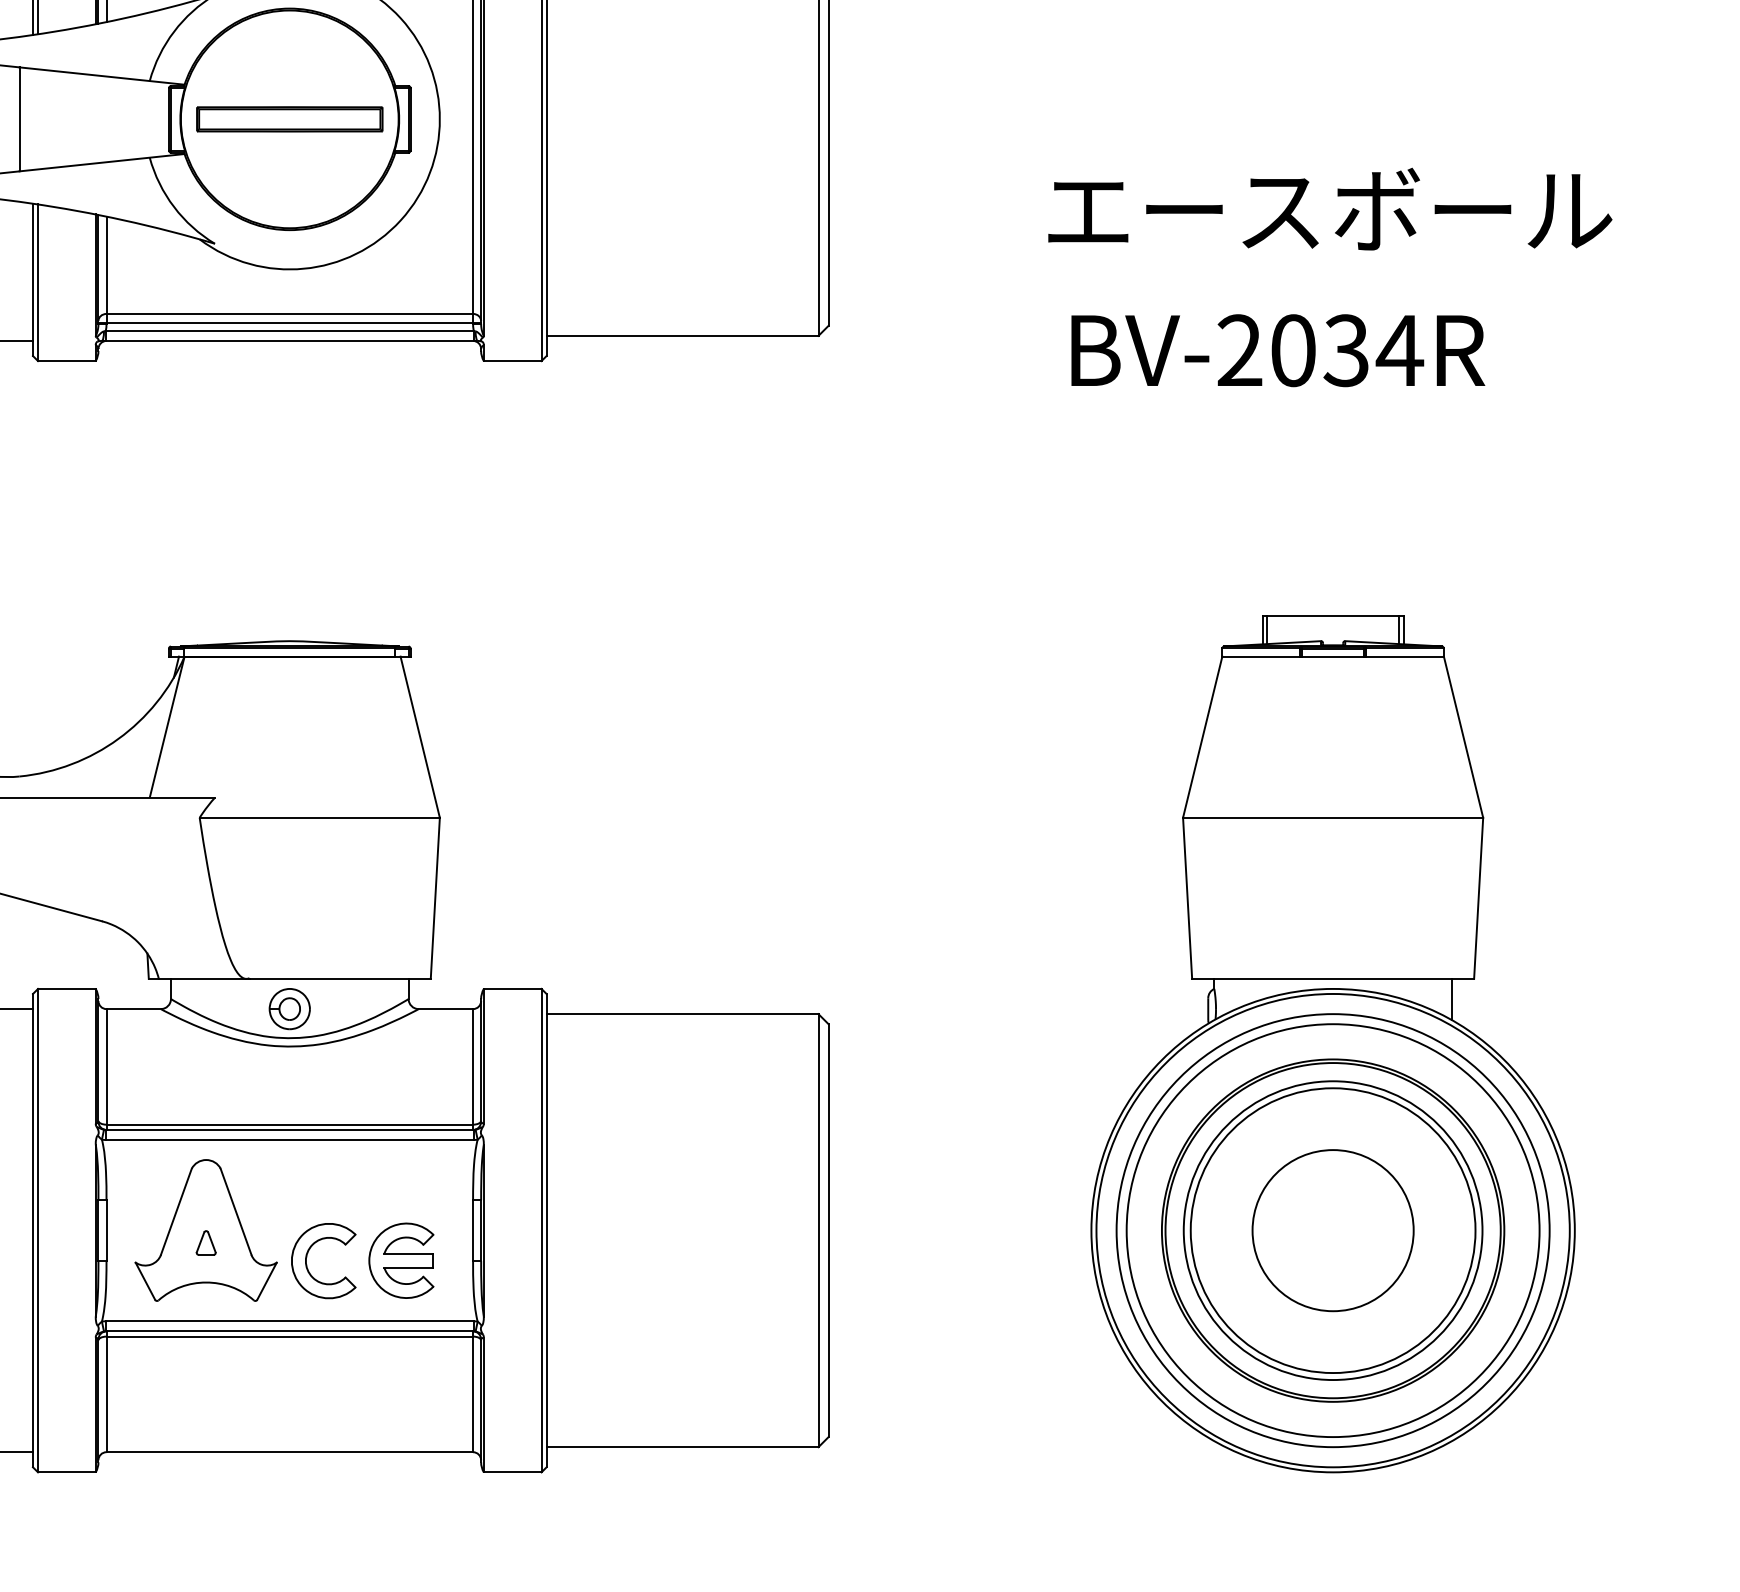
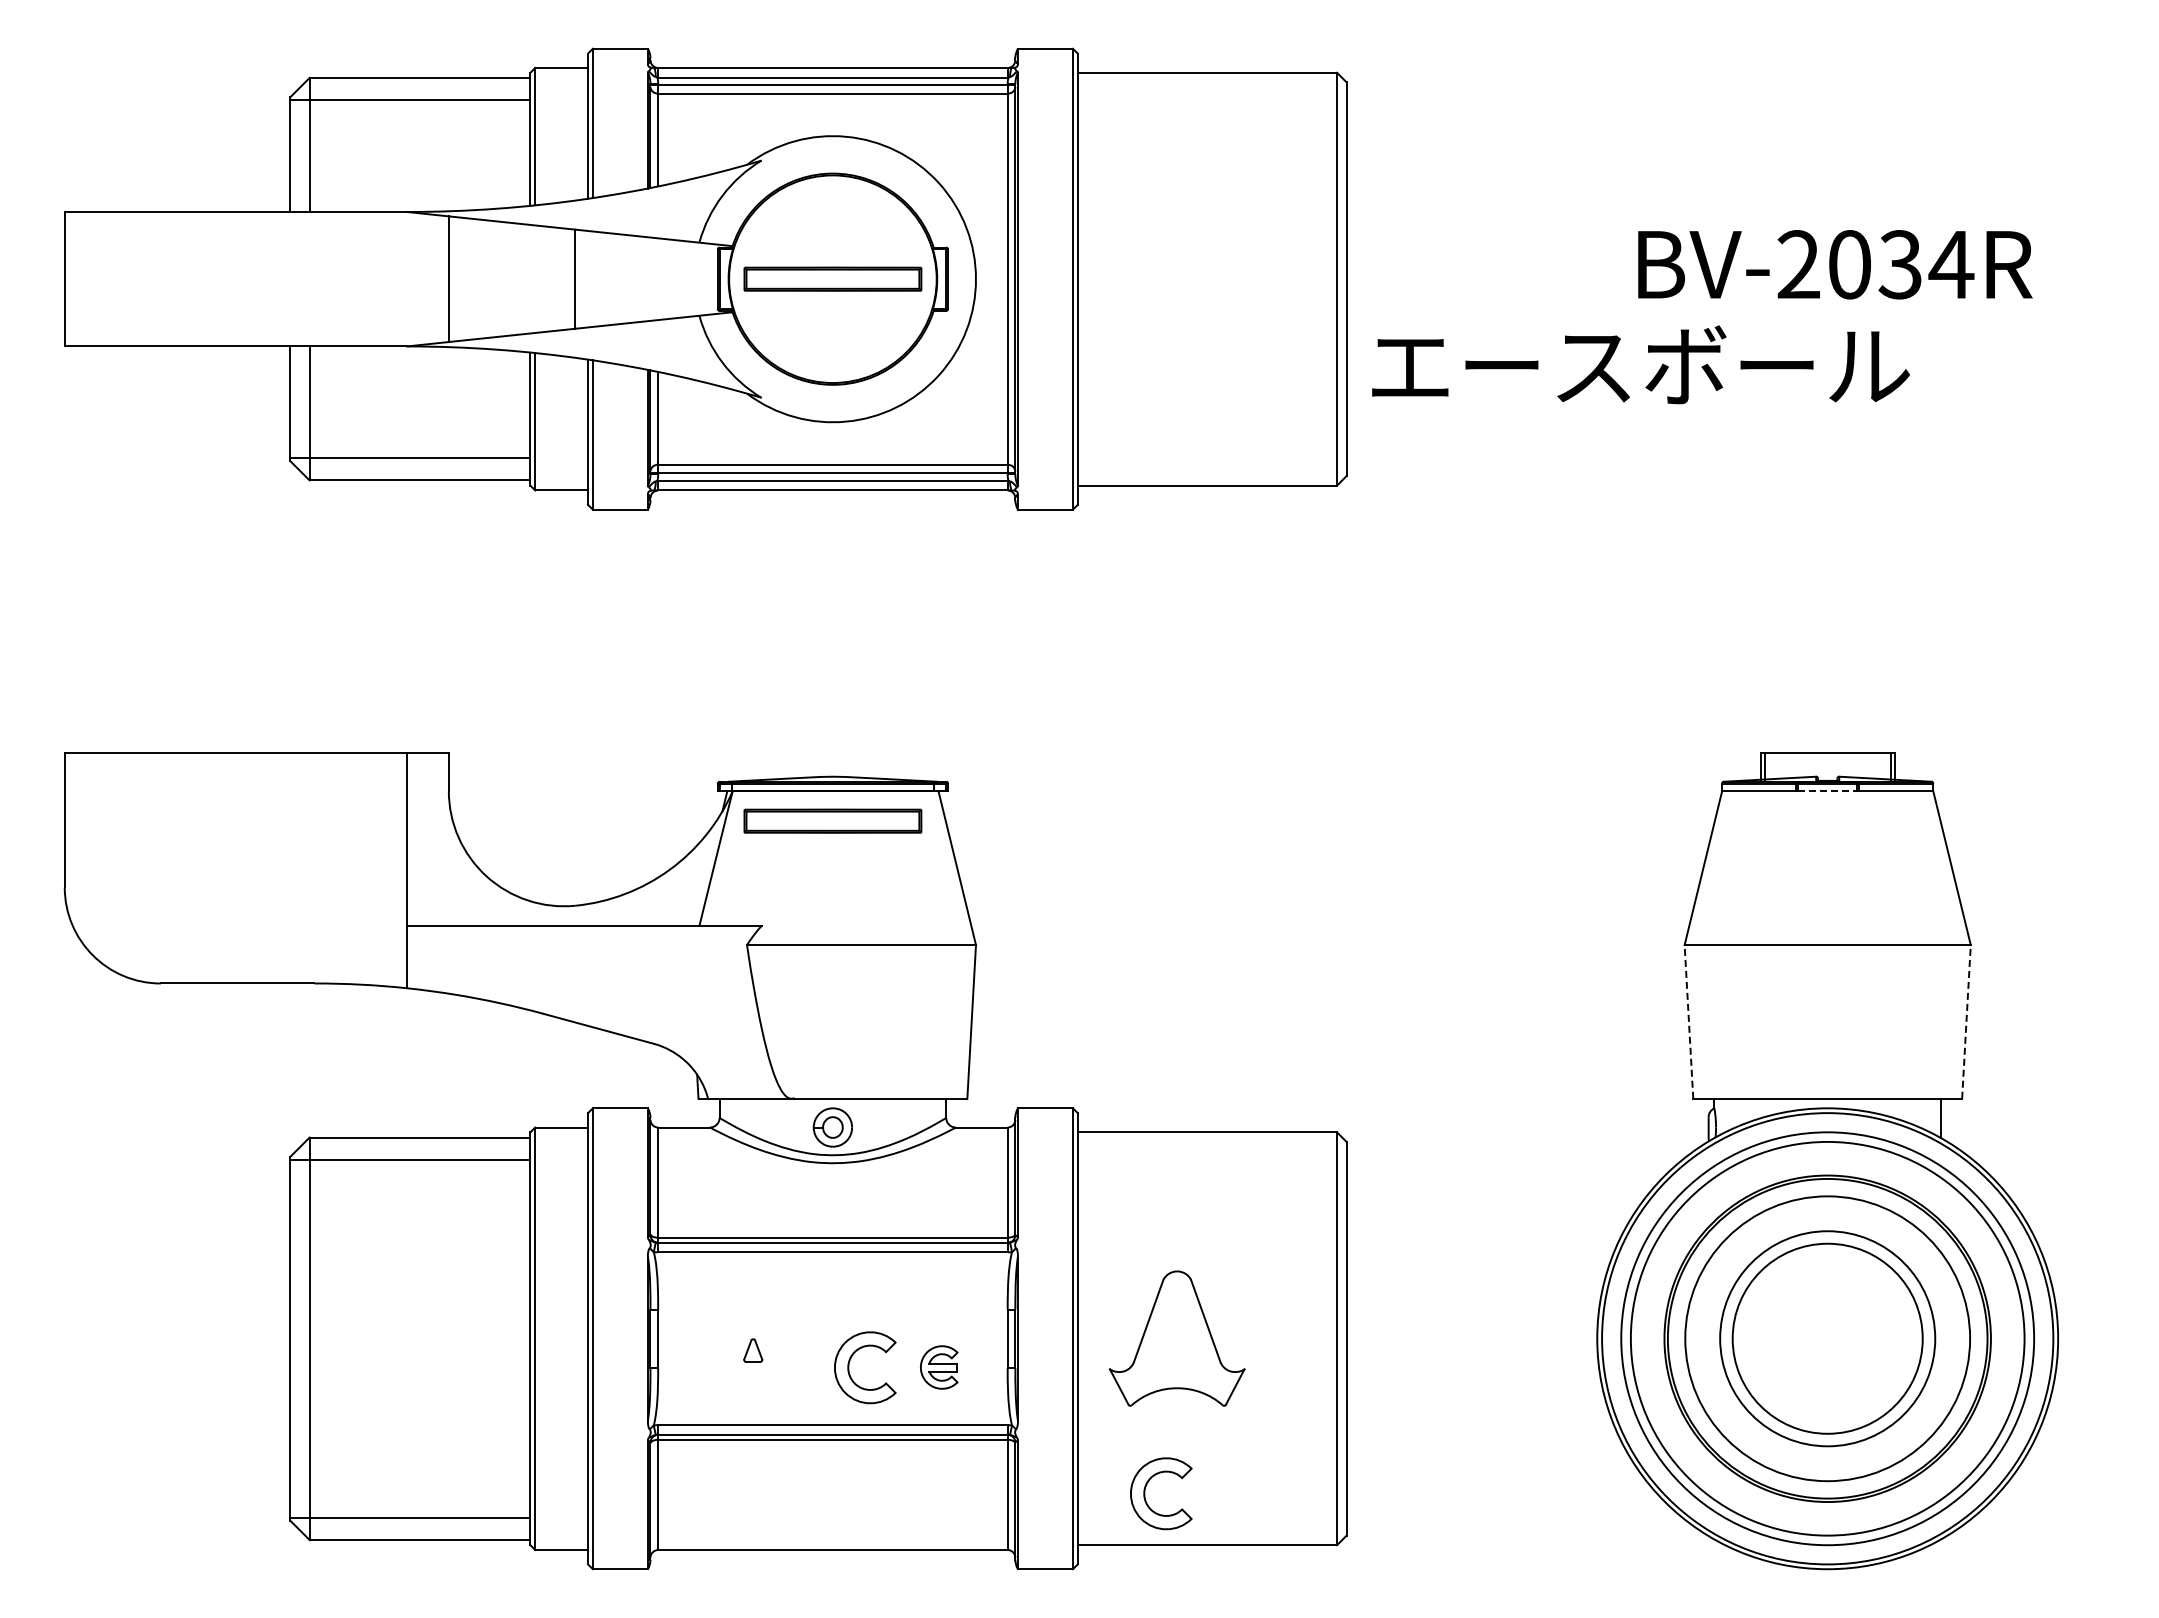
text: (1329, 208) -> (1640, 364), moved
text: (1278, 350) -> (1835, 264), moved
line: (1332, 656) -> (1827, 791), solid -> dashed
part: (289, 687) -> (832, 820), added
line: (1187, 897) -> (1688, 1021), solid -> dashed
line: (1478, 897) -> (1966, 1021), solid -> dashed
part: (205, 1230) -> (1176, 1338), moved
circle: (1332, 1230) -> (1827, 1338), size x0.7
circle: (1332, 1230) -> (1827, 1338), size x1.4
part: (400, 1260) -> (938, 1367), size x0.6
part: (617, 1392) -> (1145, 1493), added

